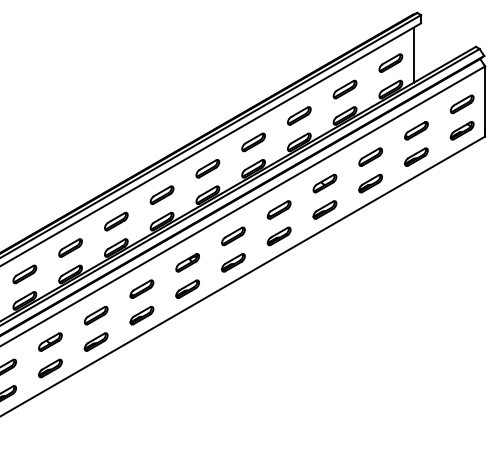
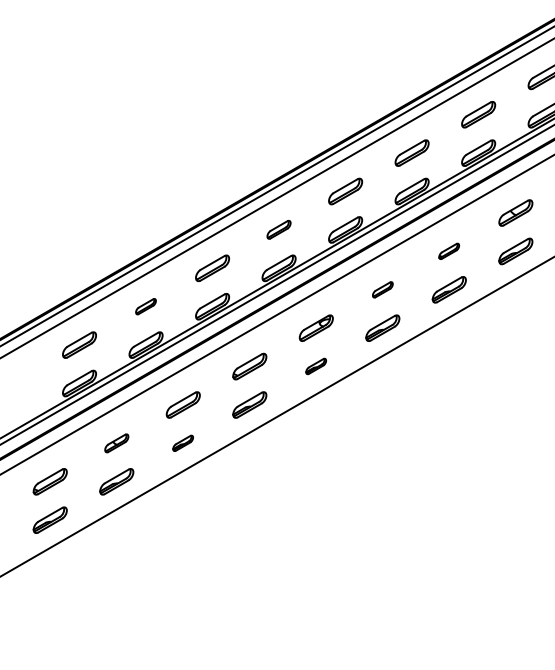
part: (161, 194) -> (278, 228), size x0.7
part: (278, 209) -> (448, 250), size x0.6
part: (233, 236) -> (382, 289), size x0.6
part: (70, 247) -> (145, 305), size x0.6
part: (187, 288) -> (316, 365), size x0.6
part: (50, 341) -> (116, 442), size x0.7
part: (95, 341) -> (182, 442), size x0.6

